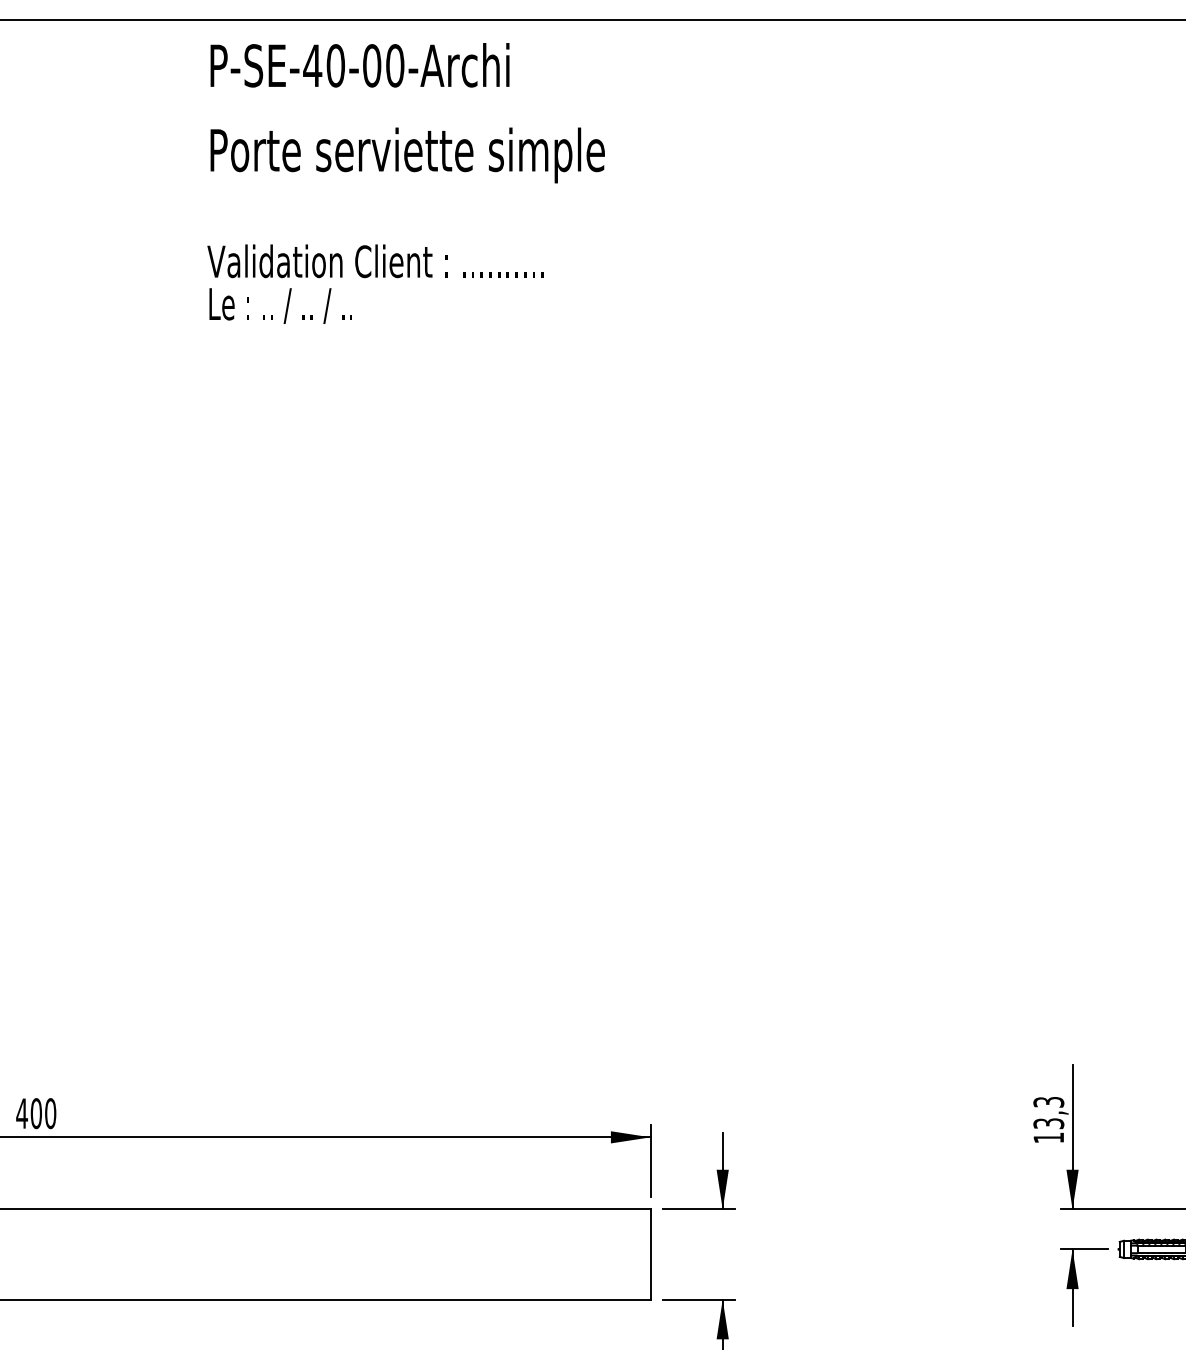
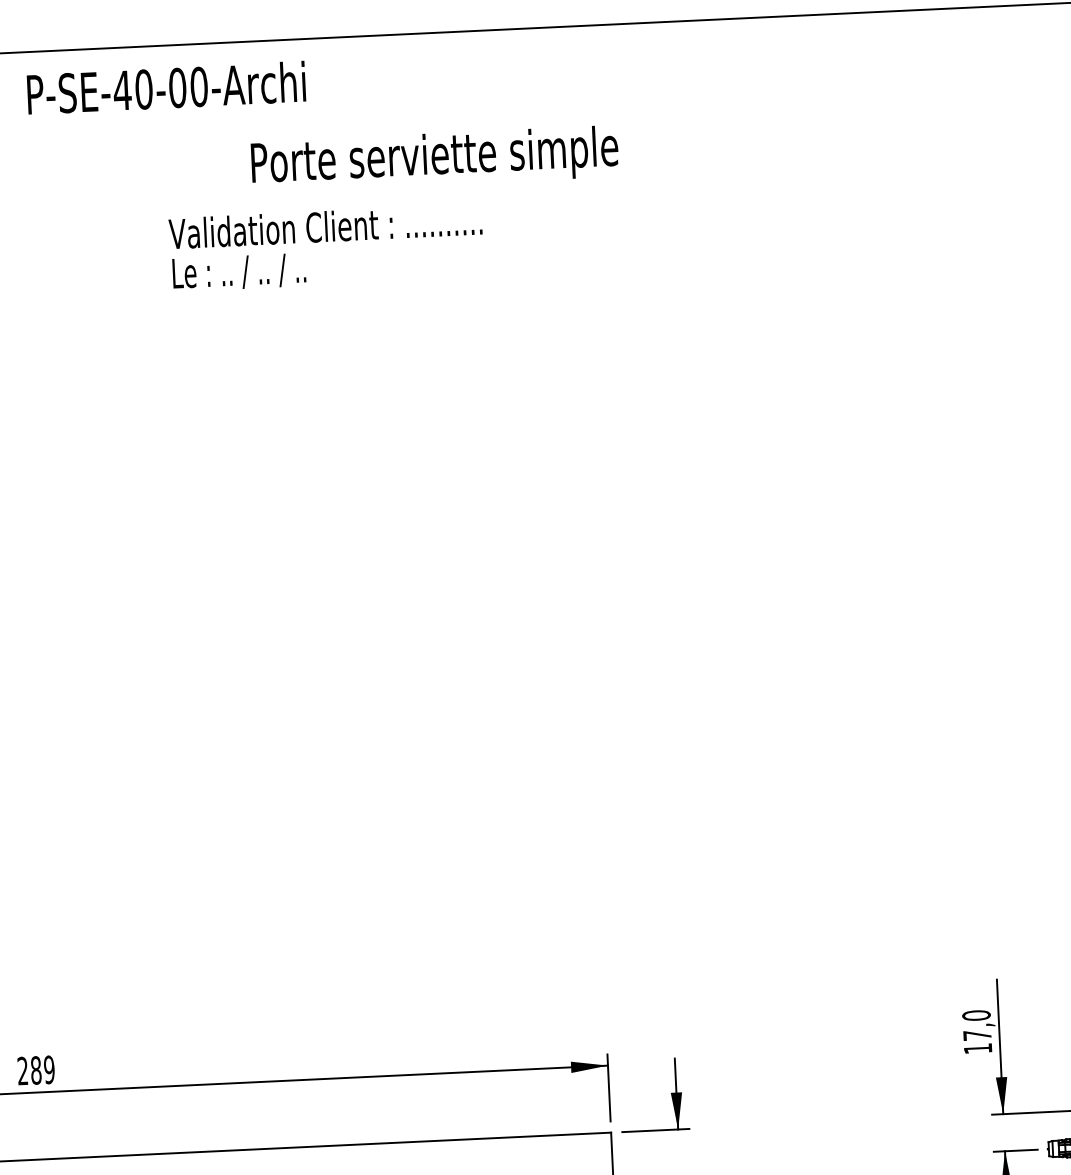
text: (359, 65) -> (165, 88), moved
text: (407, 155) -> (434, 159), moved
text: (375, 283) -> (326, 247), moved
text: (1048, 1112) -> (976, 1025), 13,3 -> 17,0
text: (36, 1113) -> (36, 1070), 400 -> 289

